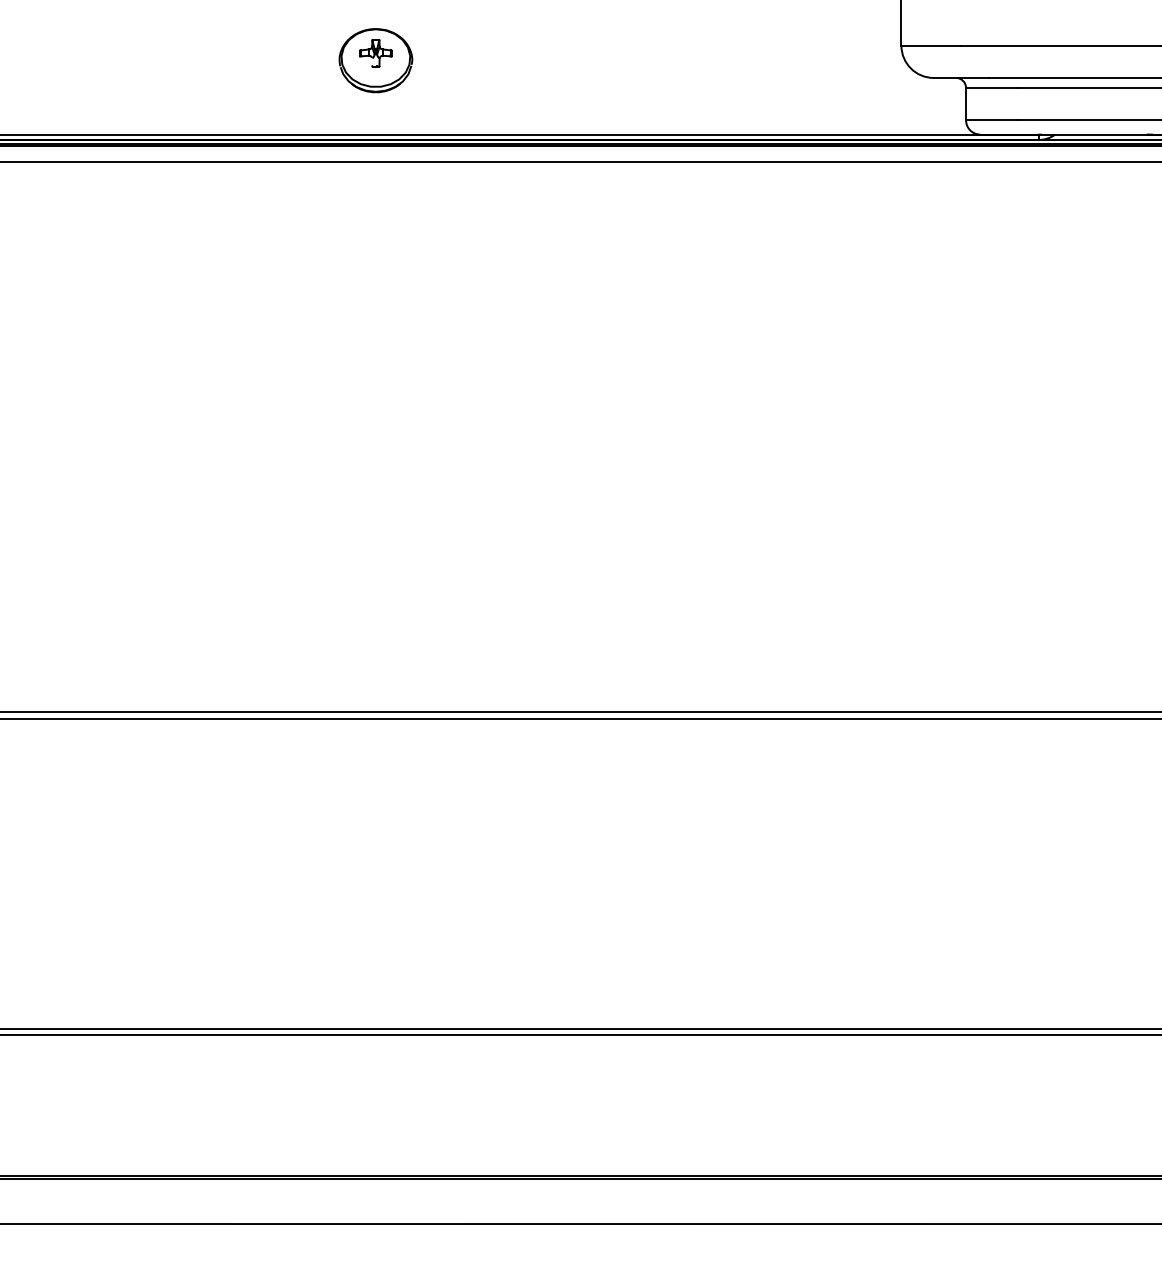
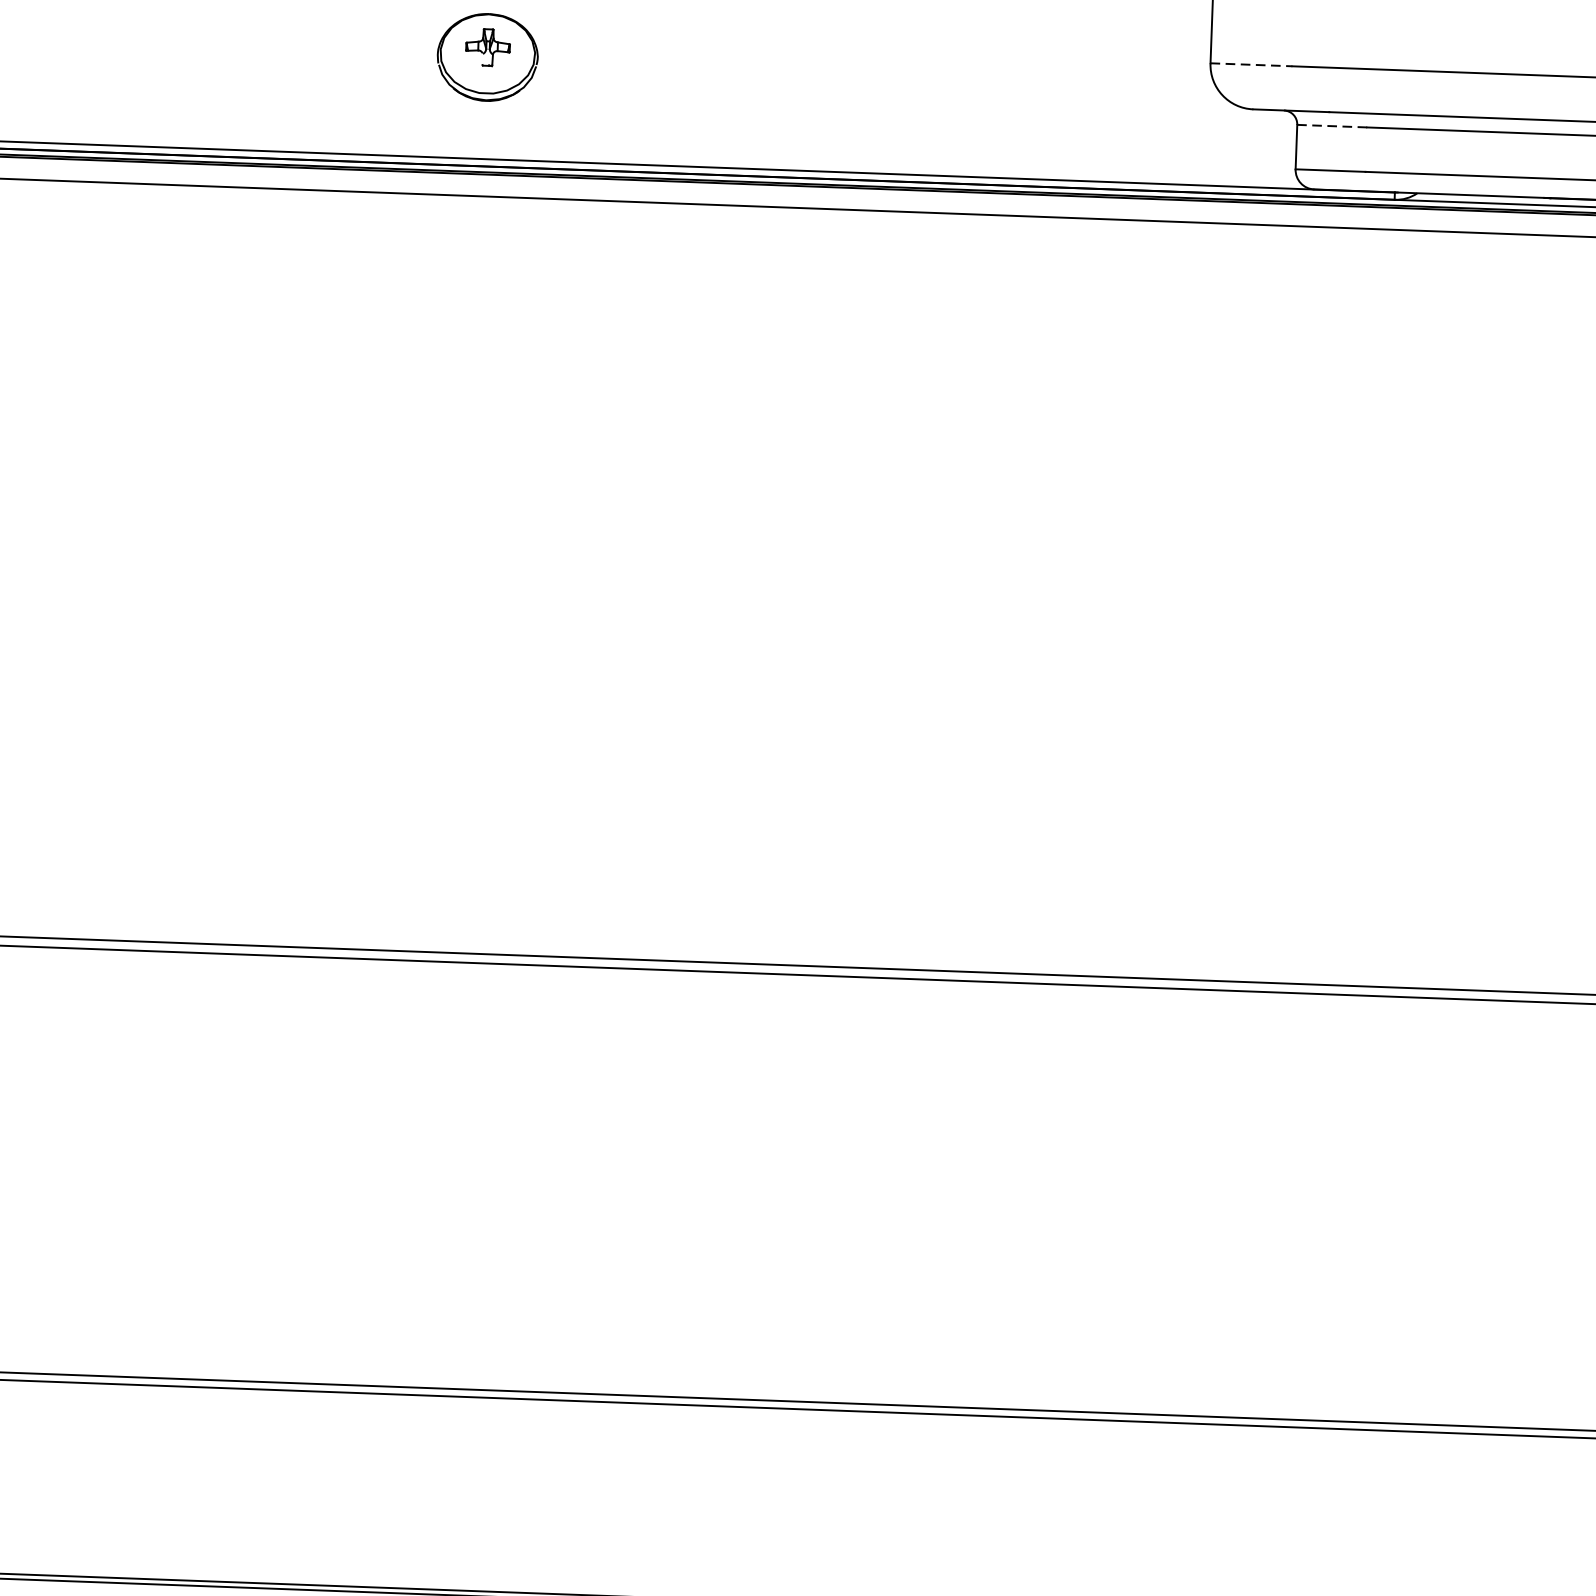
line: (931, 45) -> (1251, 64), solid -> dashed
line: (991, 88) -> (1332, 126), solid -> dashed

